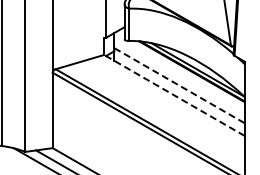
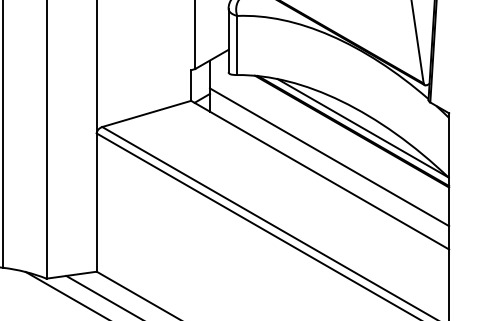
line: (180, 86) -> (331, 158), dashed -> solid
line: (174, 95) -> (320, 175), dashed -> solid

